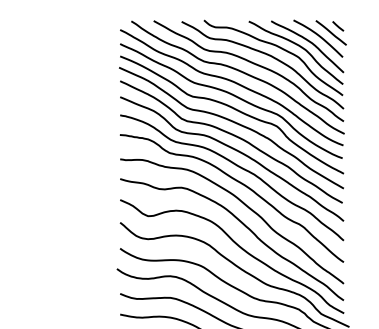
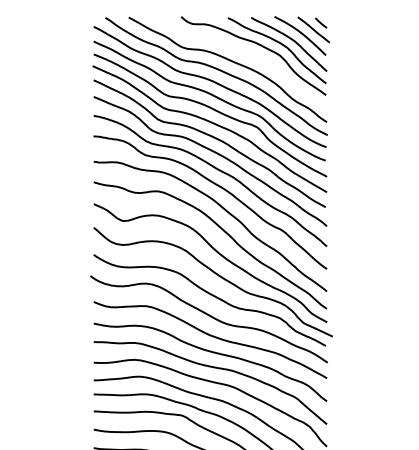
curve: (266, 55) -> (246, 53), removed

